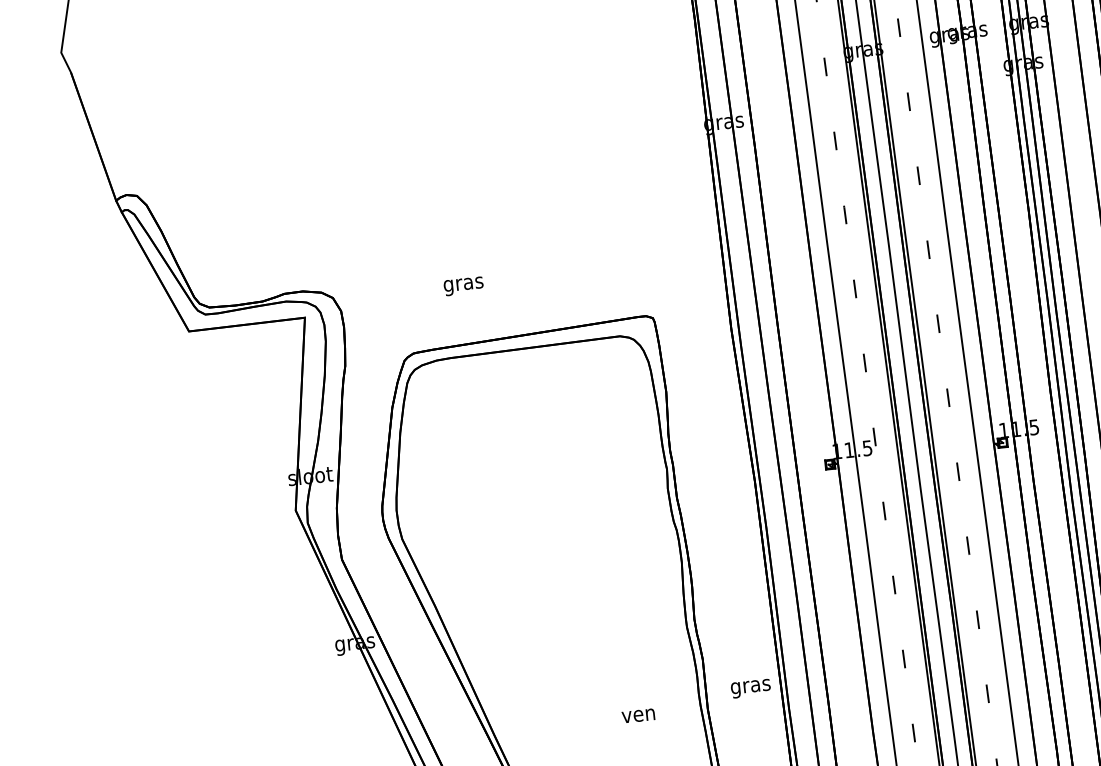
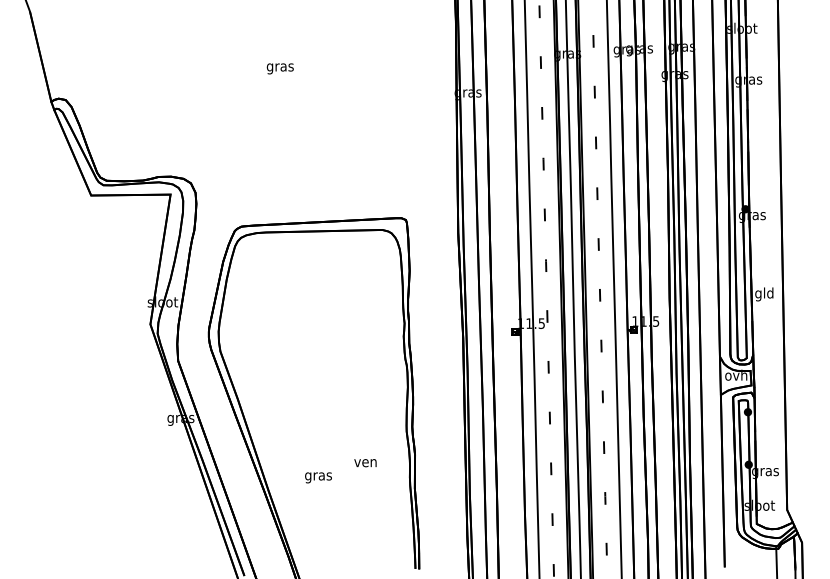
text: (462, 285) -> (279, 68), moved
text: (750, 688) -> (318, 477), moved
text: (638, 716) -> (365, 463), moved

